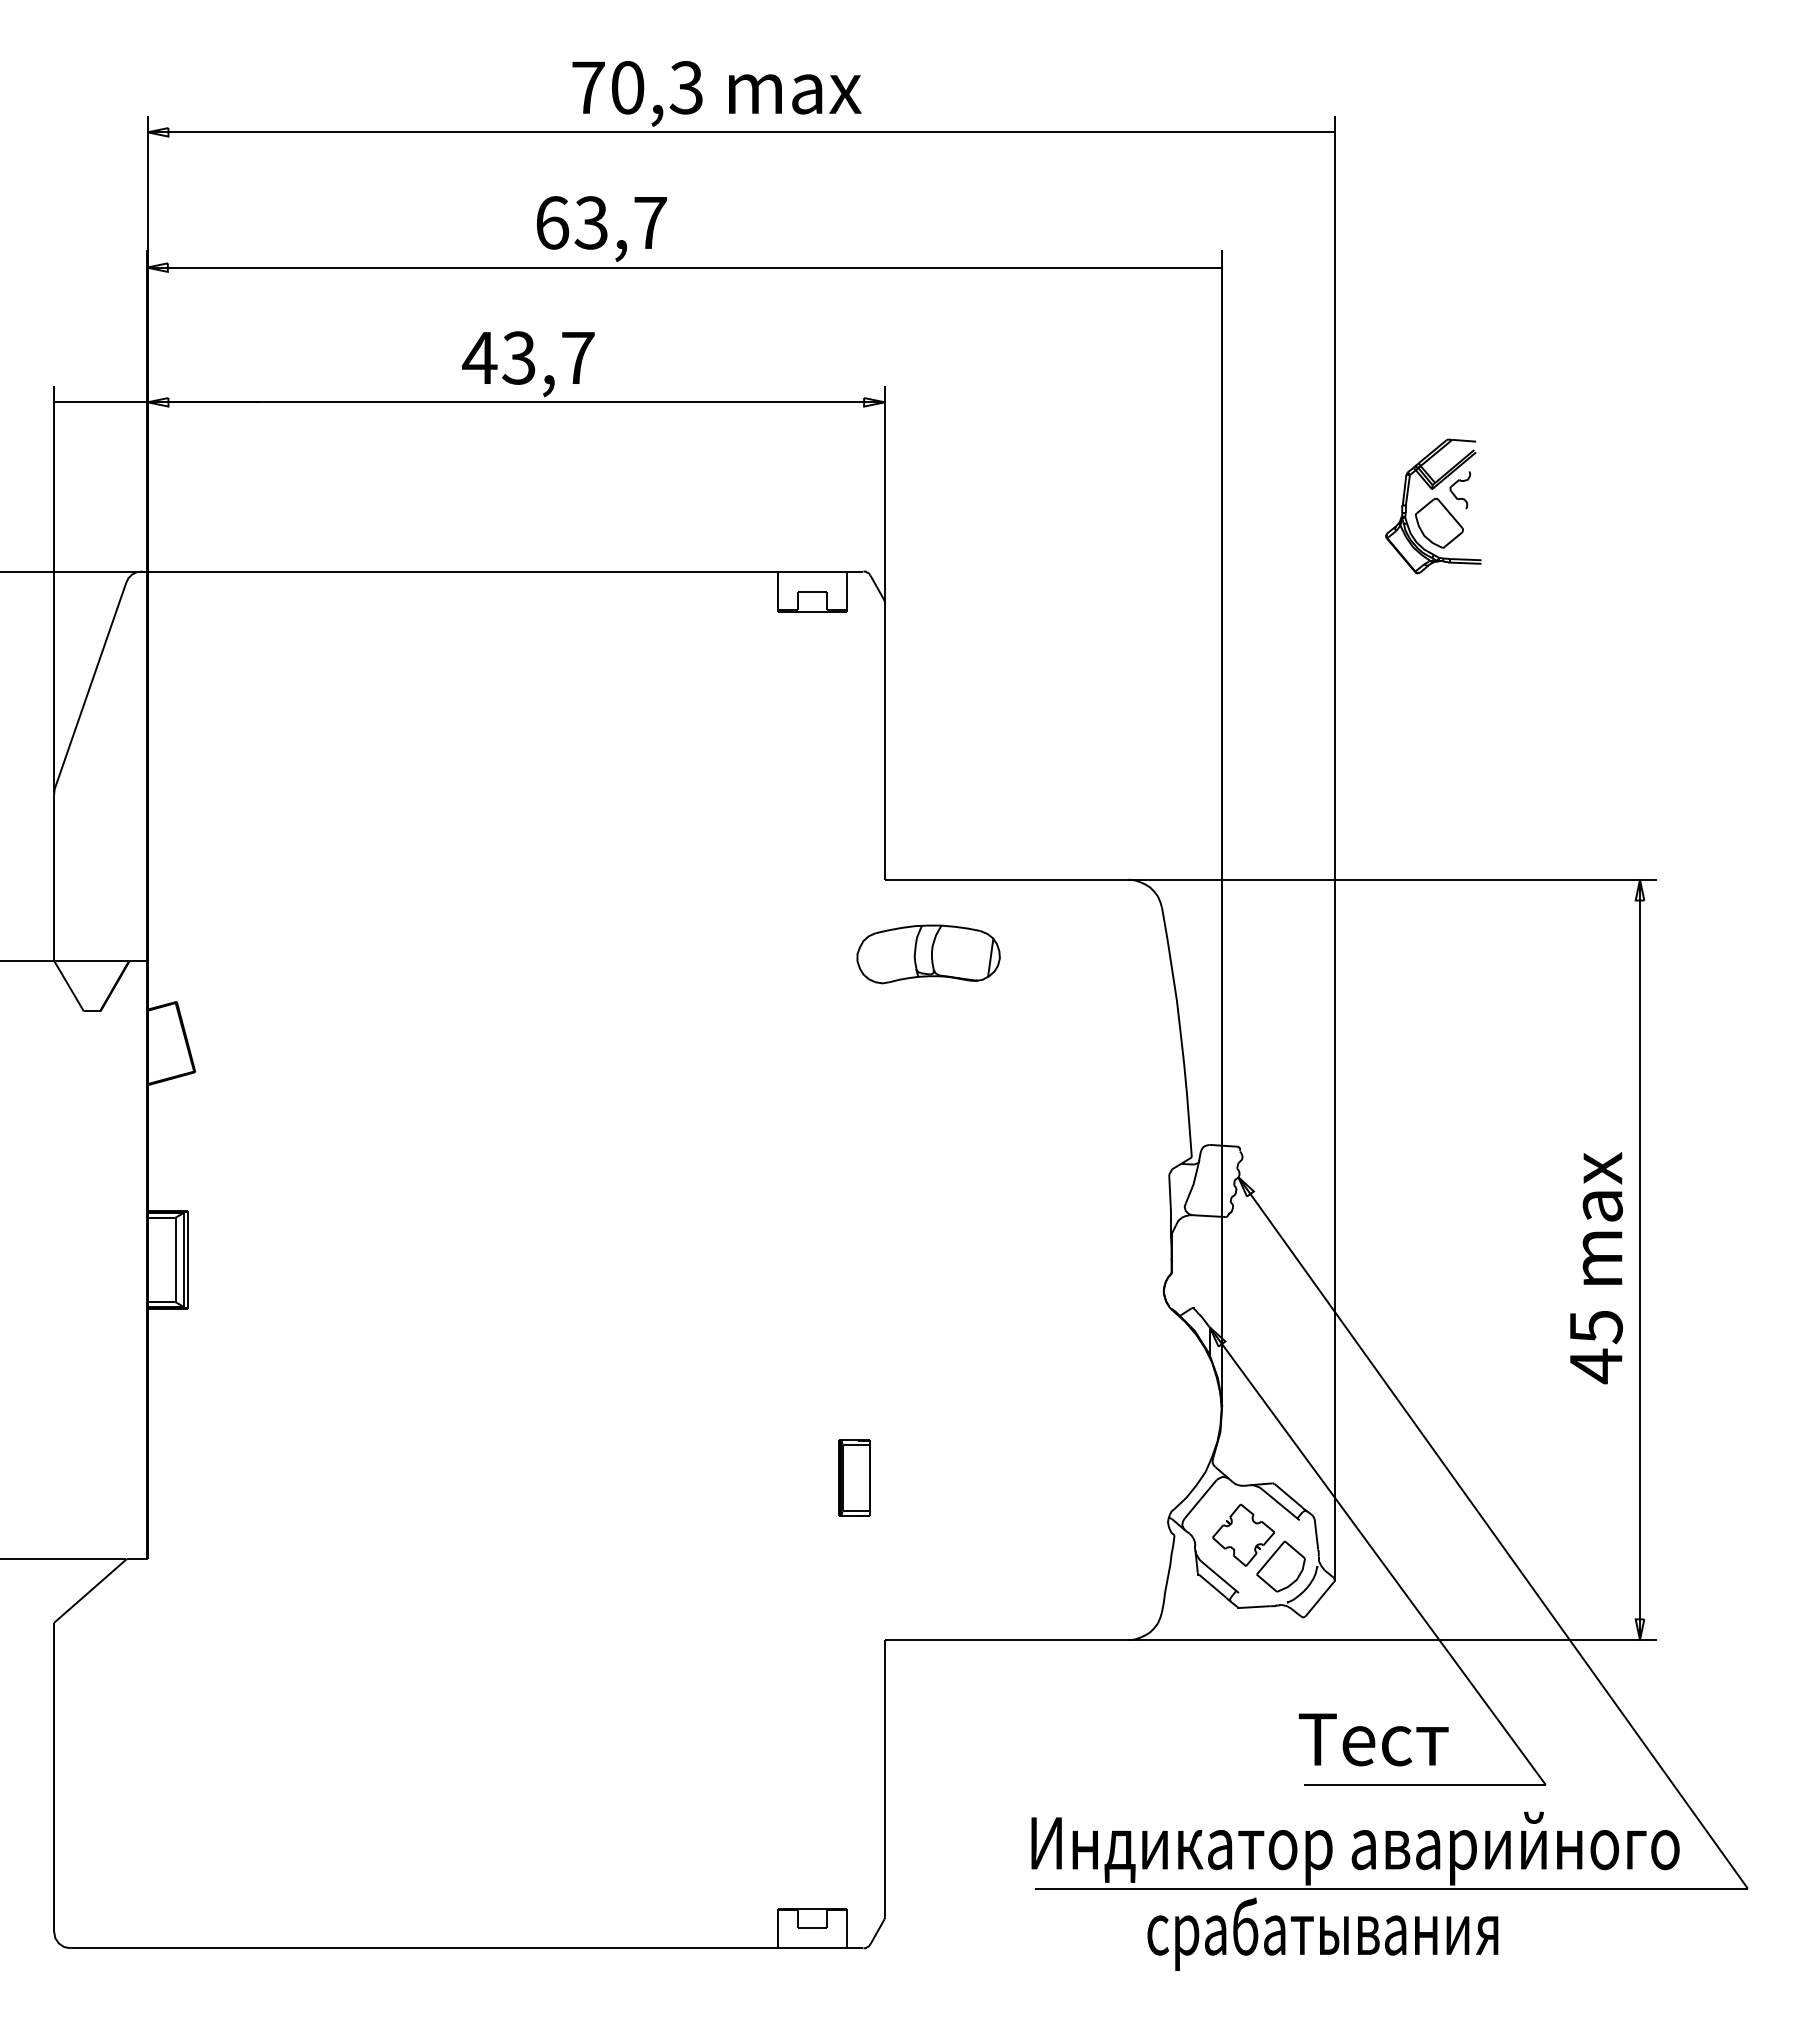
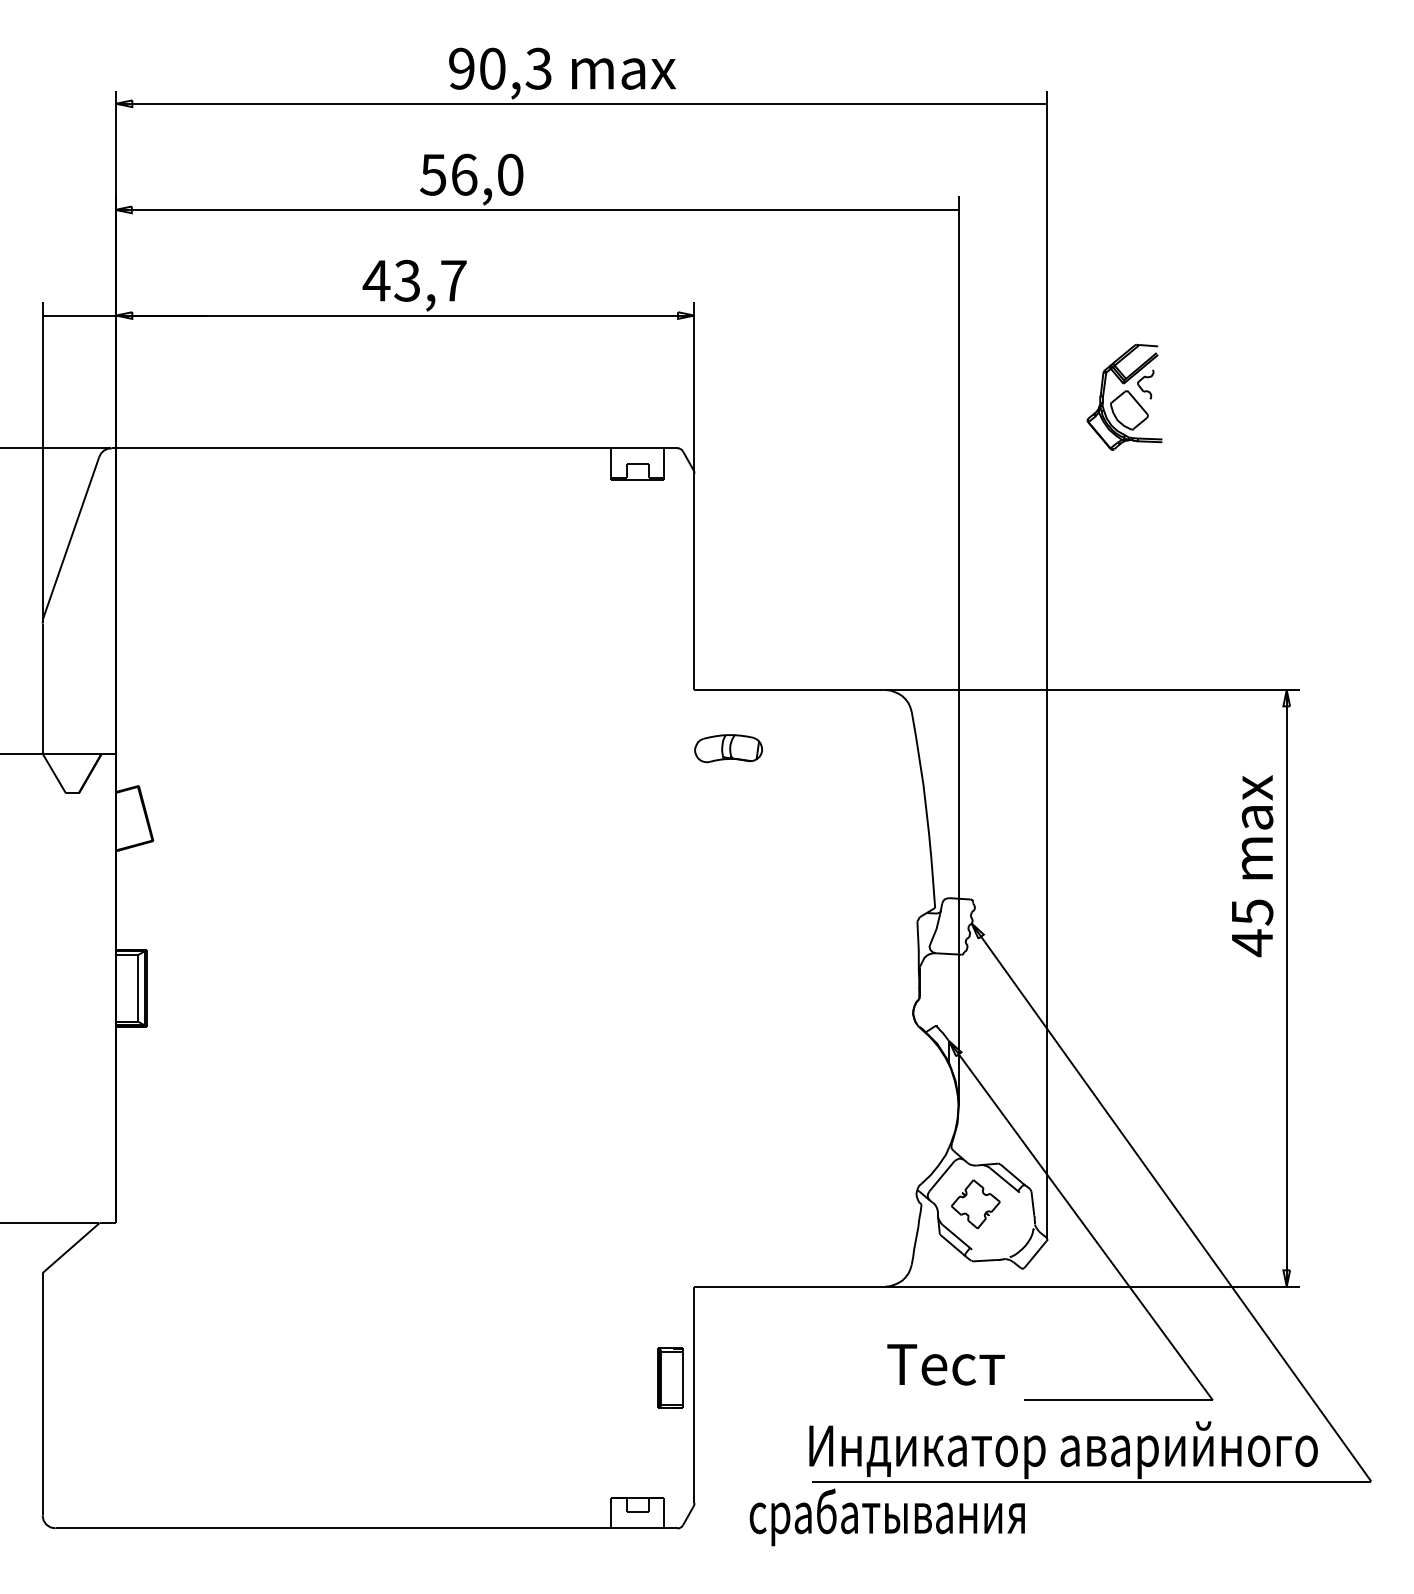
text: (588, 87) -> (461, 68), 70,3 -> 90,3
text: (601, 222) -> (472, 174), 63,7 -> 56,0
part: (928, 954) -> (728, 748), size x0.6
text: (1596, 1268) -> (1252, 866), moved
part: (854, 1477) -> (670, 1377), moved
part: (1280, 1566) -> (1004, 1228), removed
text: (1373, 1739) -> (945, 1364), moved
text: (1322, 1933) -> (887, 1516), moved

